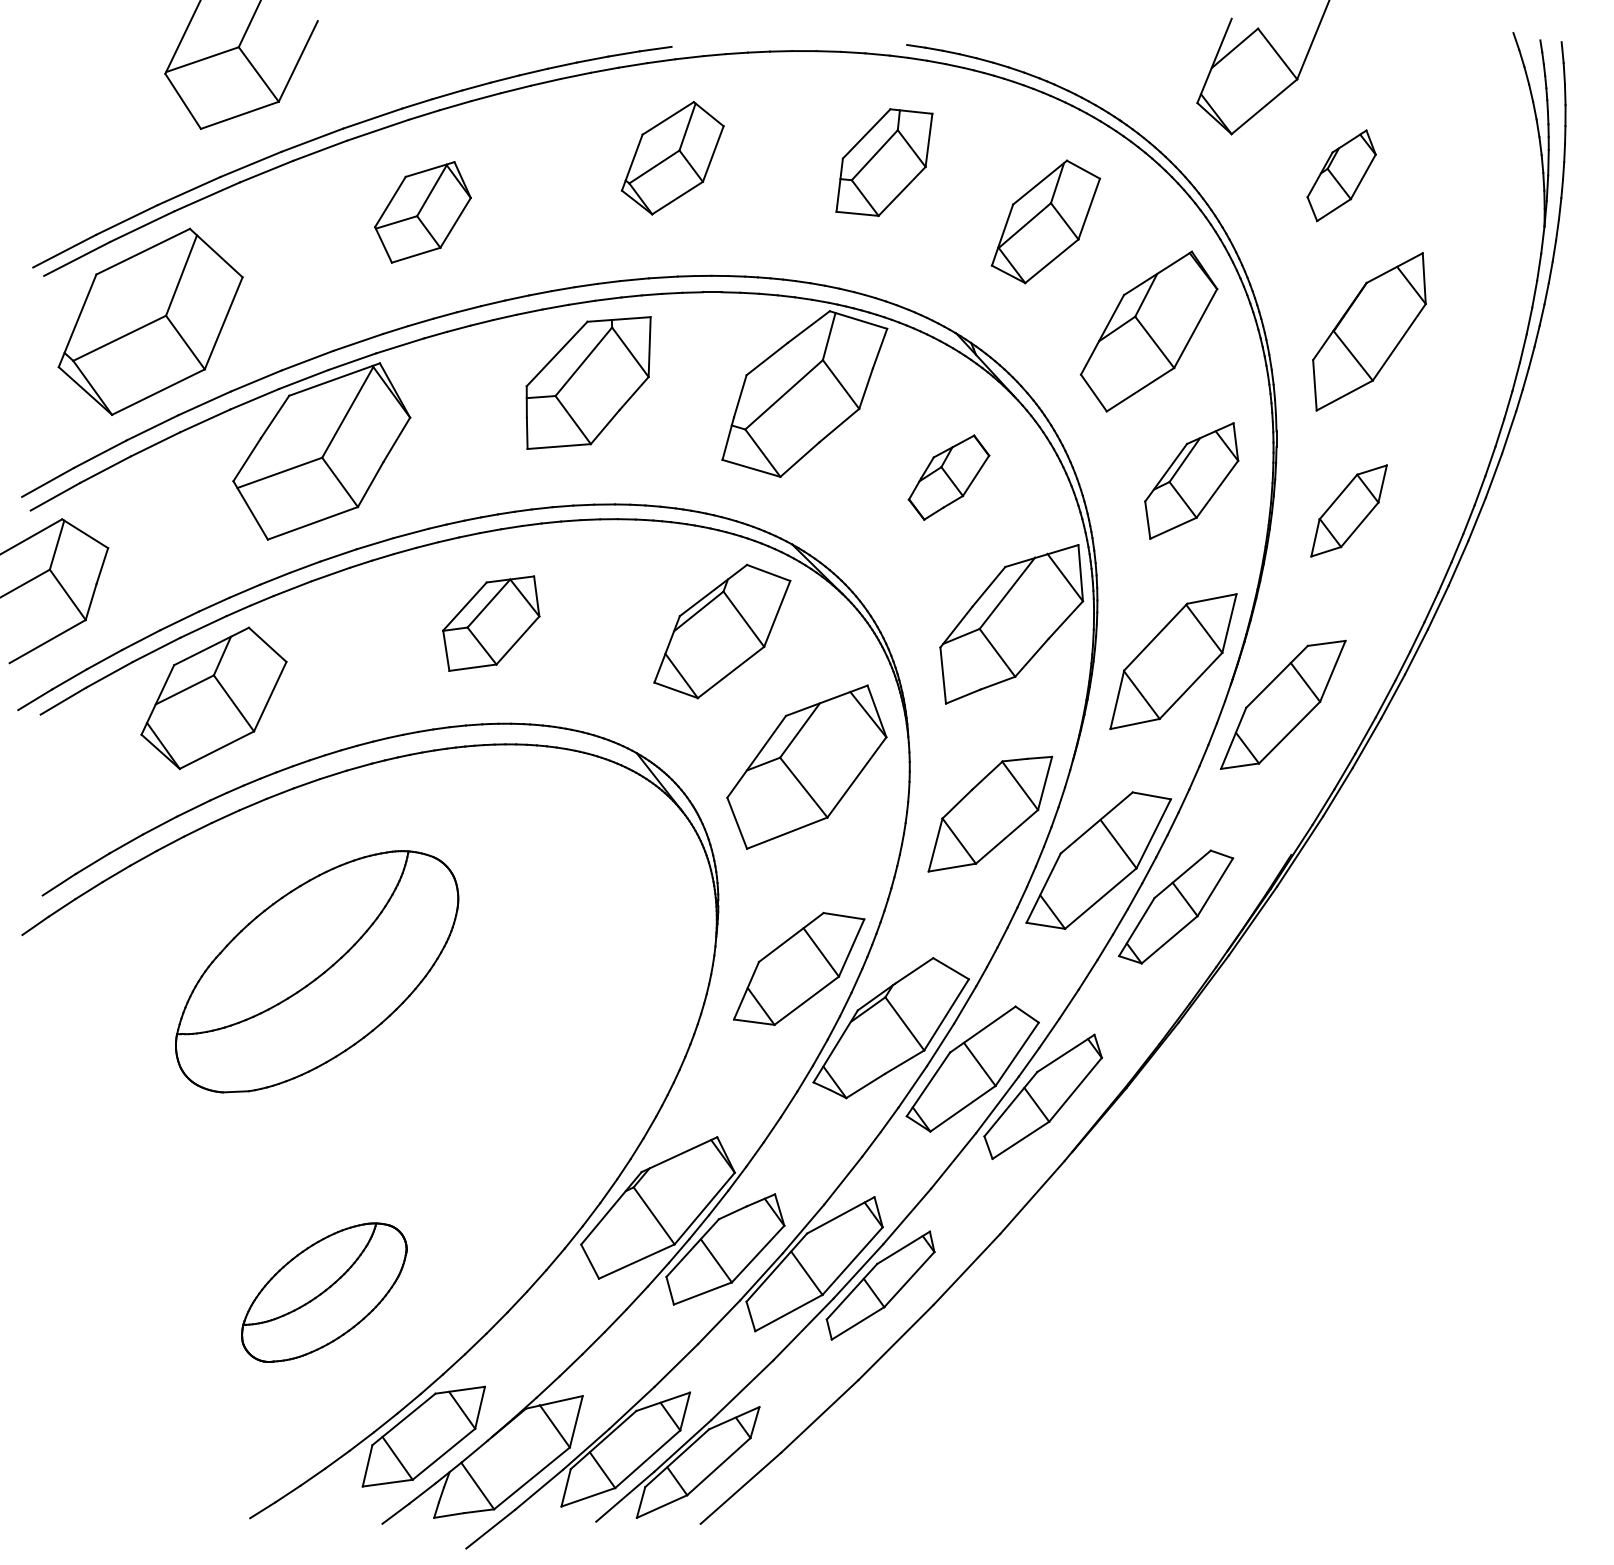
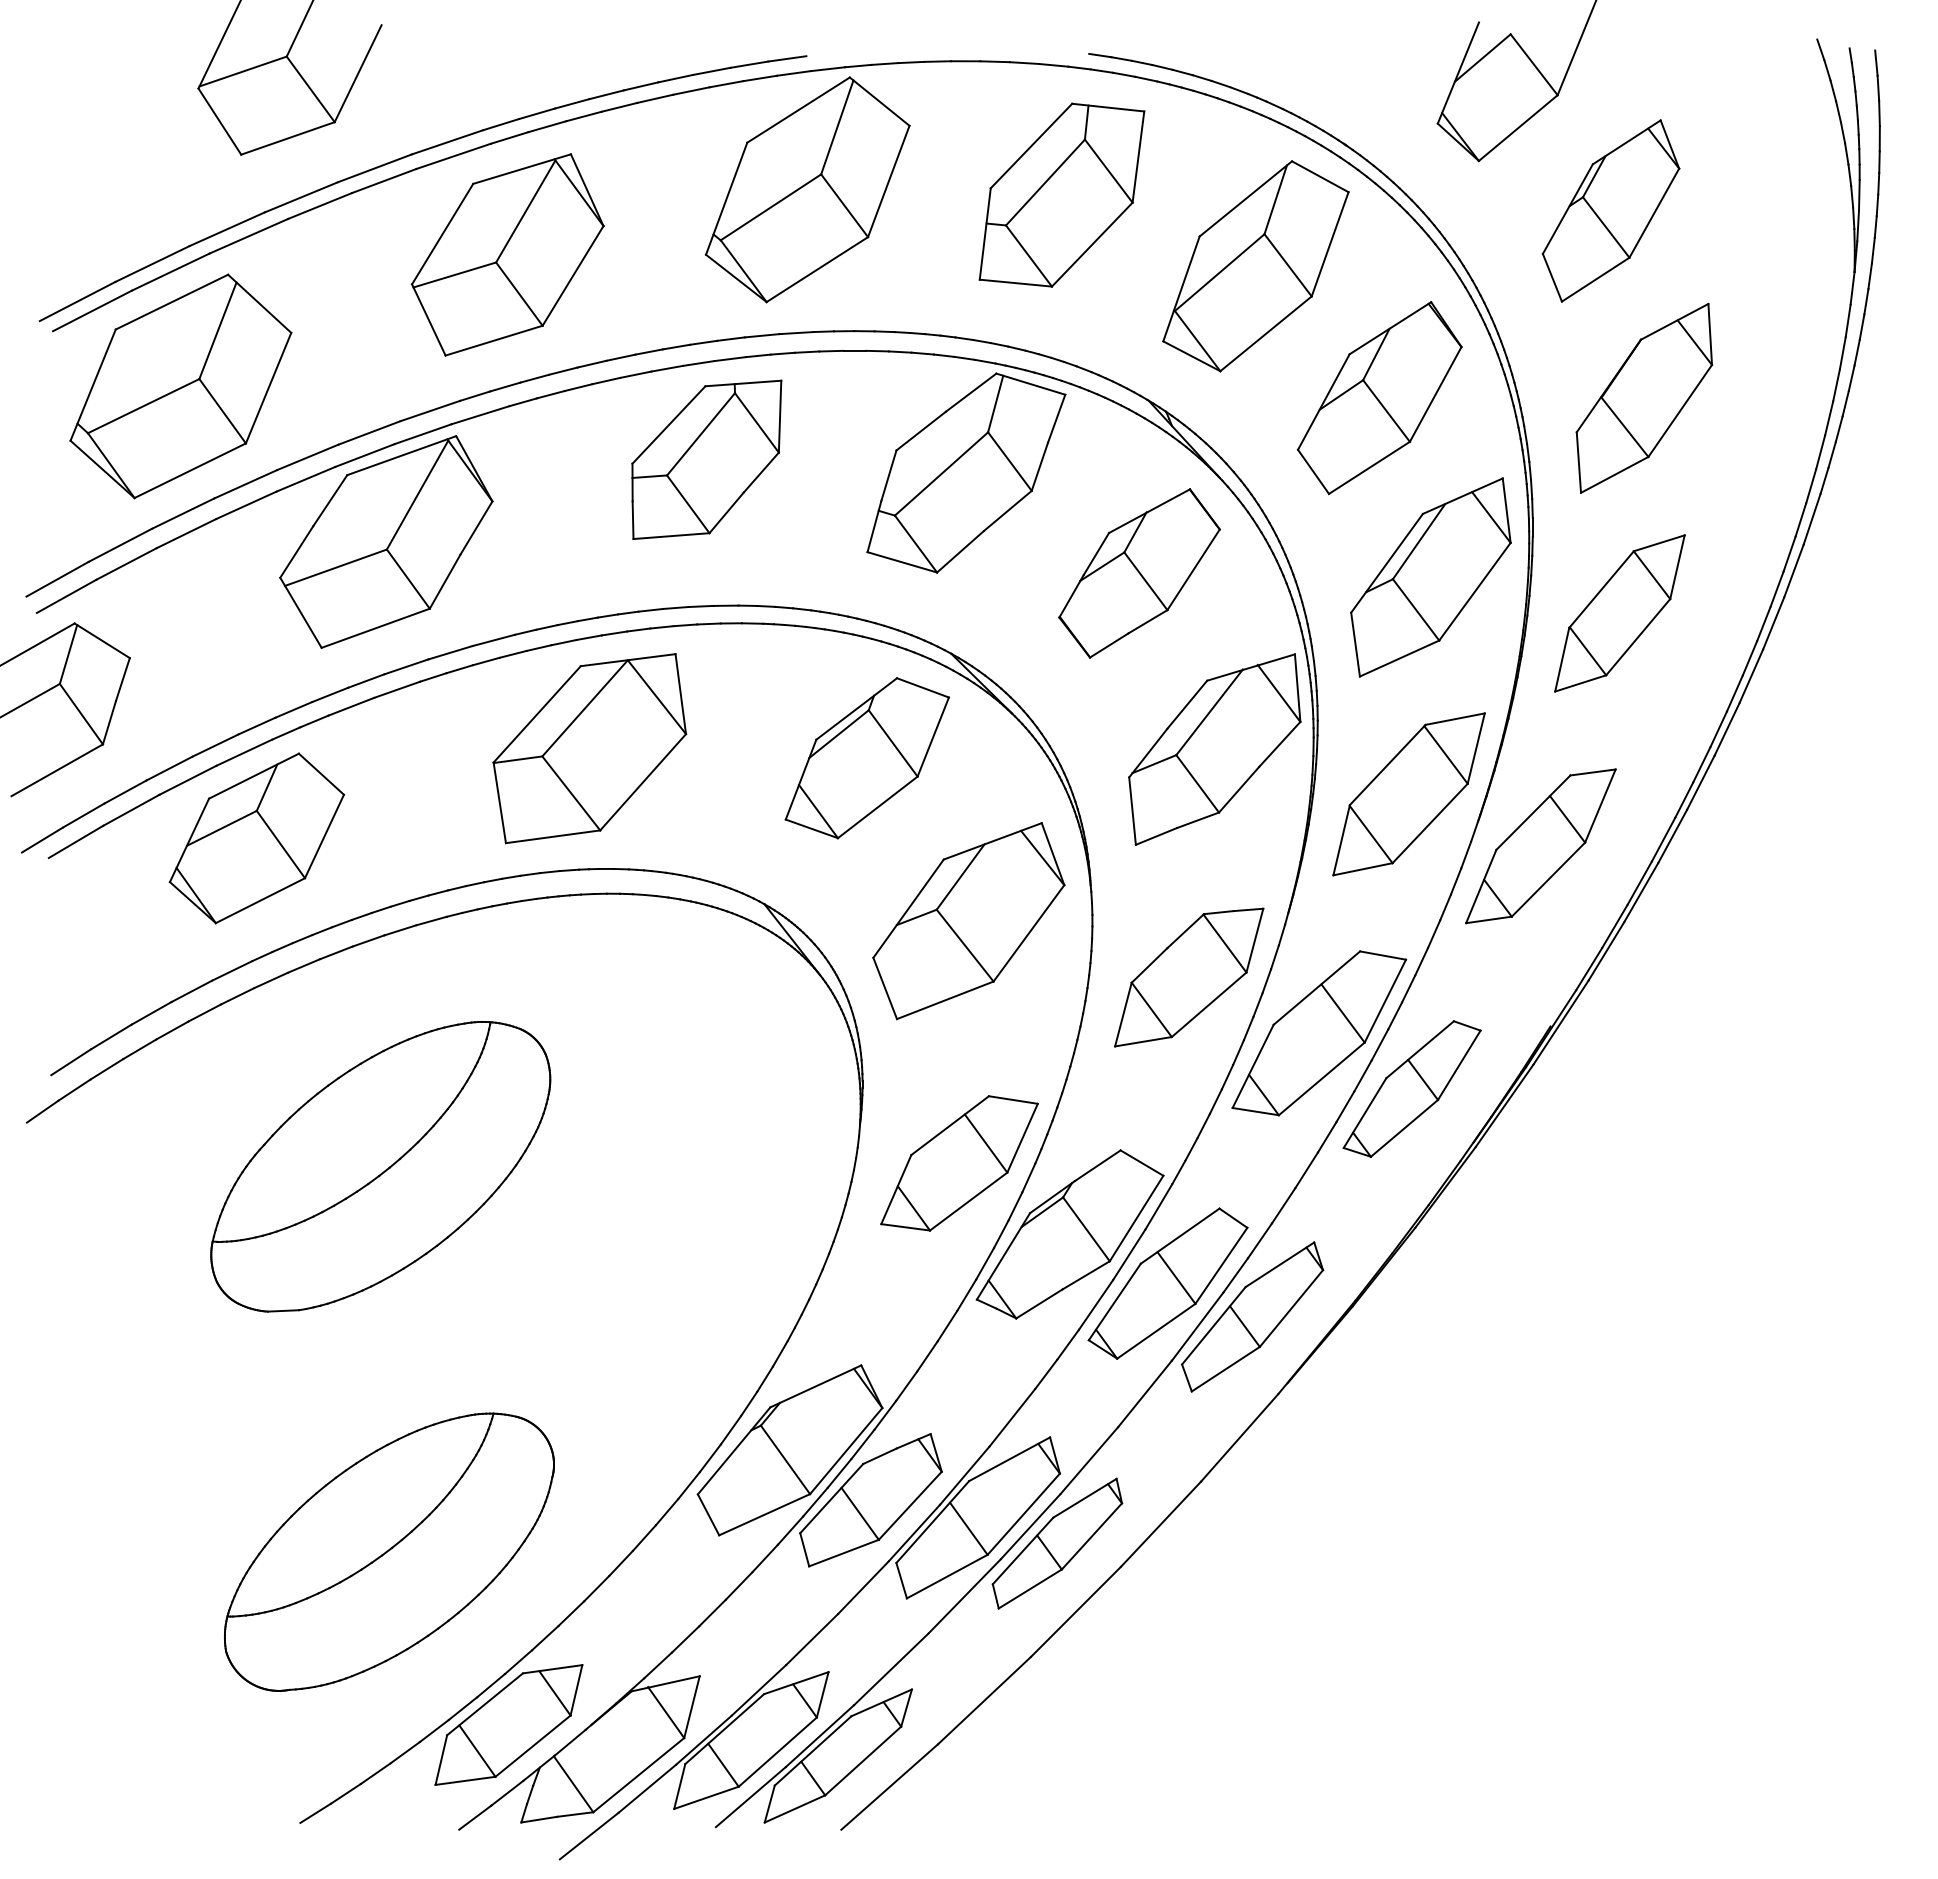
part: (672, 157) -> (807, 189), size x1.67
part: (884, 162) -> (1061, 194), size x1.43
part: (1341, 175) -> (1610, 210), size x1.67
part: (422, 212) -> (507, 254), size x1.67
part: (1045, 222) -> (1255, 266), size x1.43
part: (948, 477) -> (1139, 573), size x1.67
part: (1191, 481) -> (1430, 577), size x1.43
part: (1348, 511) -> (1619, 613), size x1.43
part: (490, 623) -> (589, 748), size x1.67
part: (324, 1292) -> (389, 1551), size x1.67

